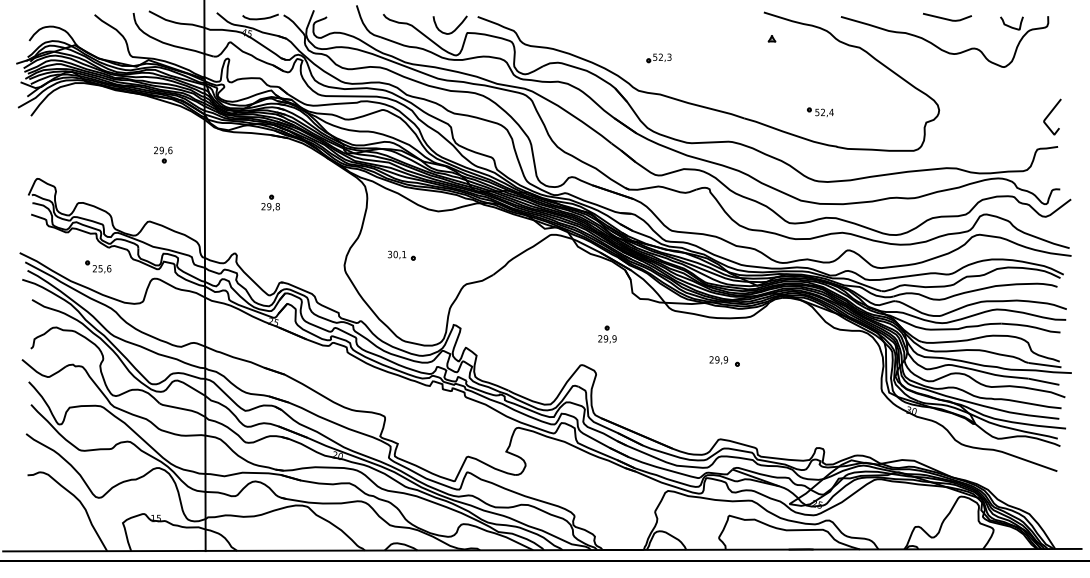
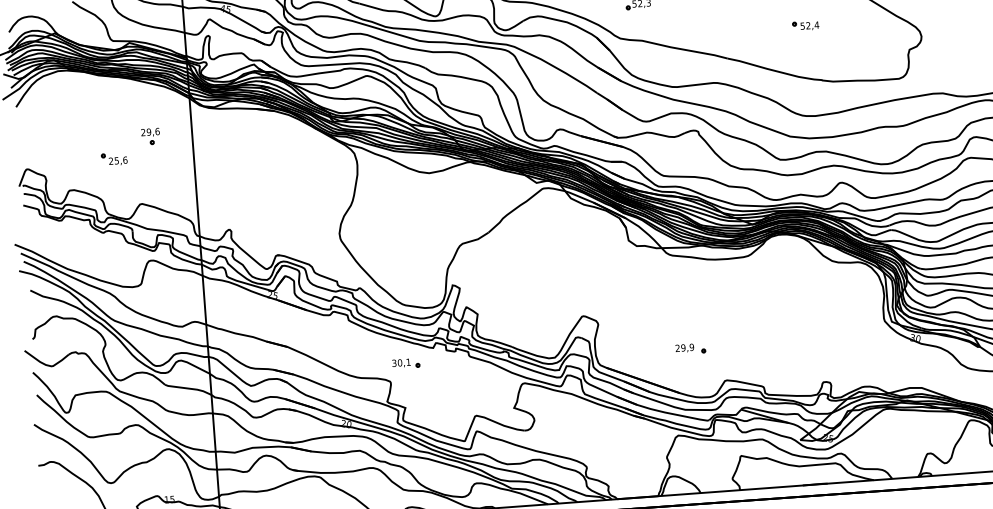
part: (820, 111) -> (805, 25), moved
part: (270, 202) -> (261, 176), removed
part: (401, 255) -> (405, 363), moved
part: (98, 266) -> (114, 158), moved
part: (607, 334) -> (606, 283), removed
part: (724, 361) -> (690, 349), moved

